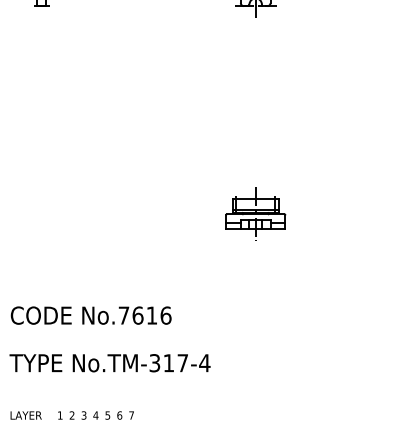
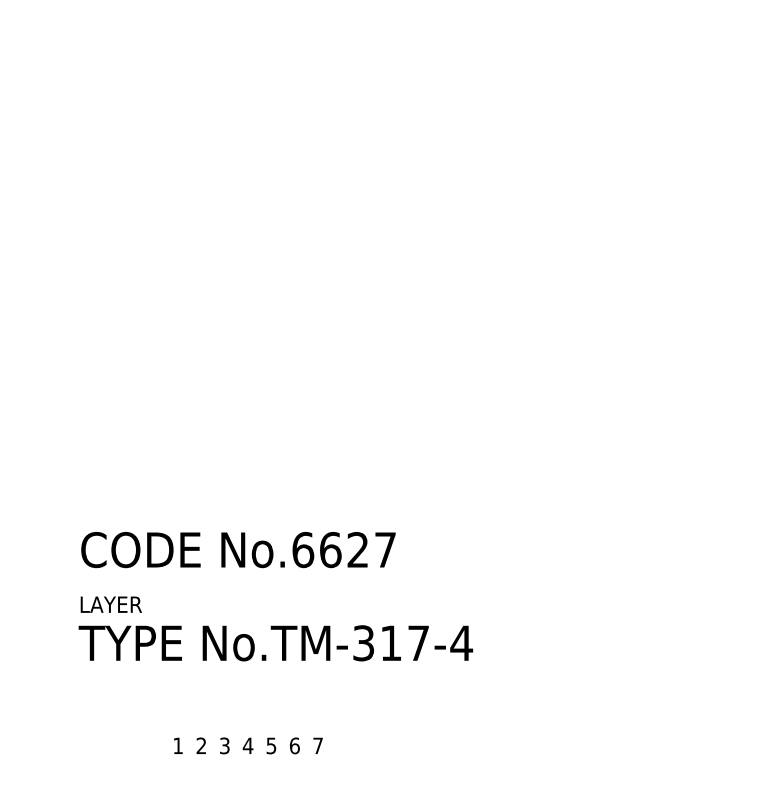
part: (255, 213) -> (561, 349), removed
text: (144, 315) -> (343, 549), No.7616 -> No.6627
text: (25, 415) -> (109, 604), moved

